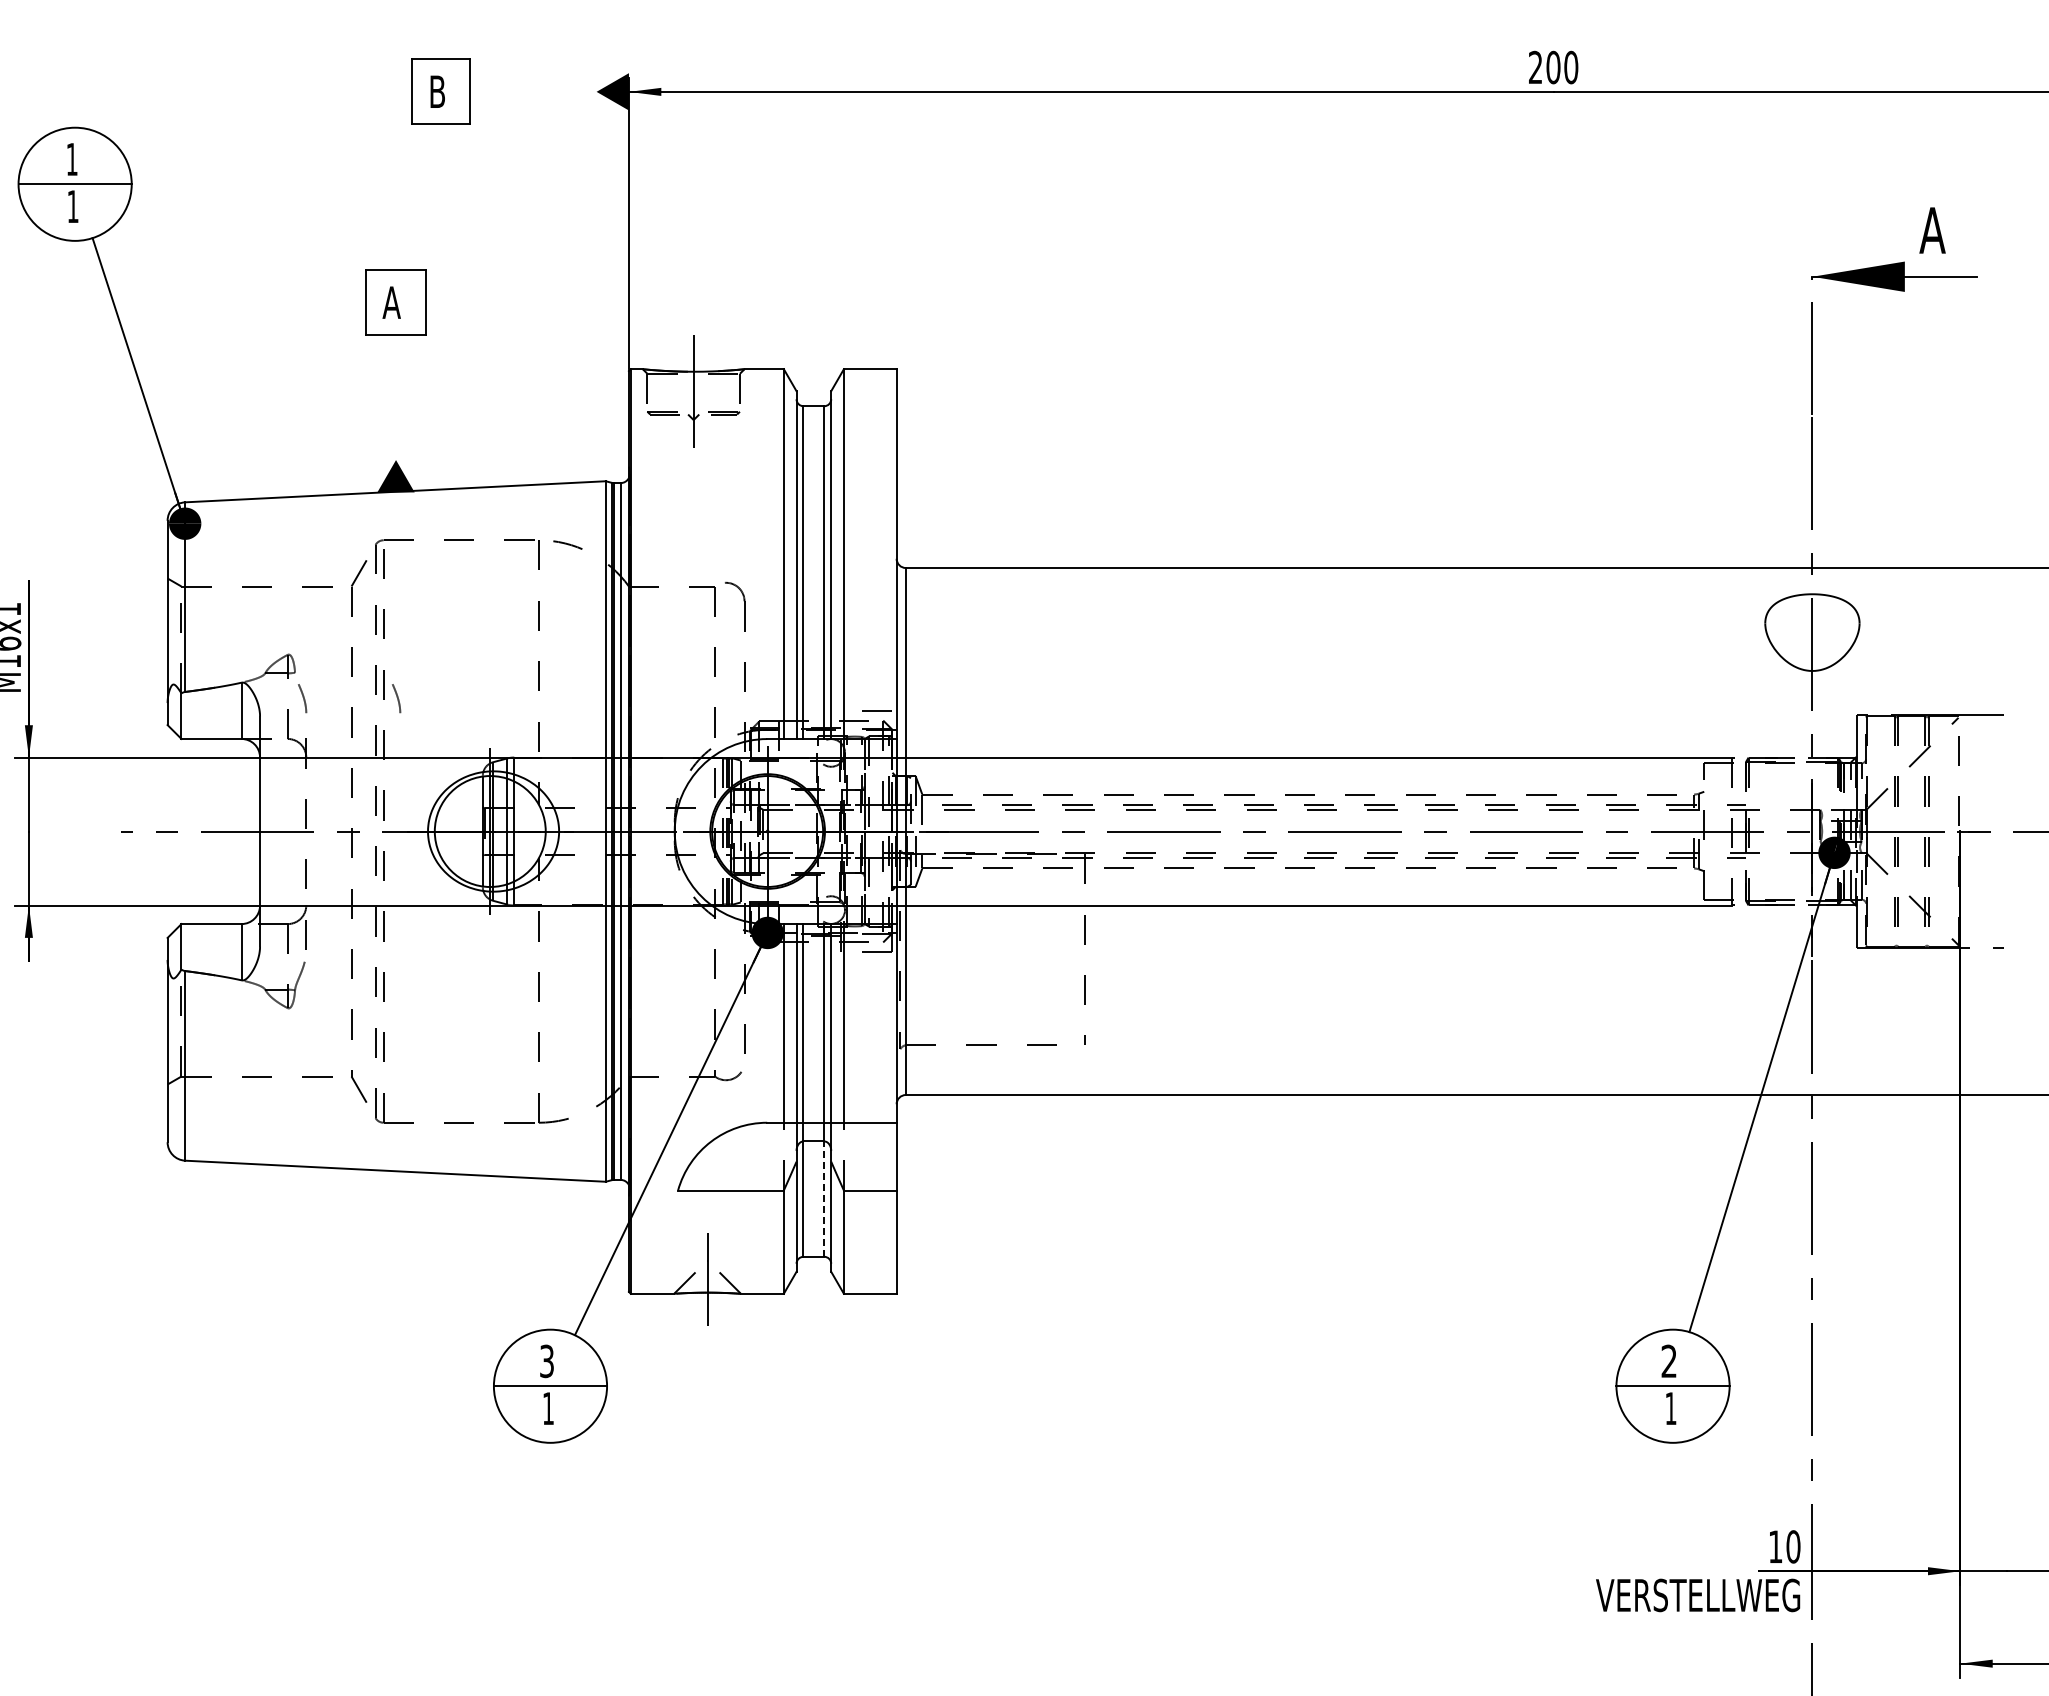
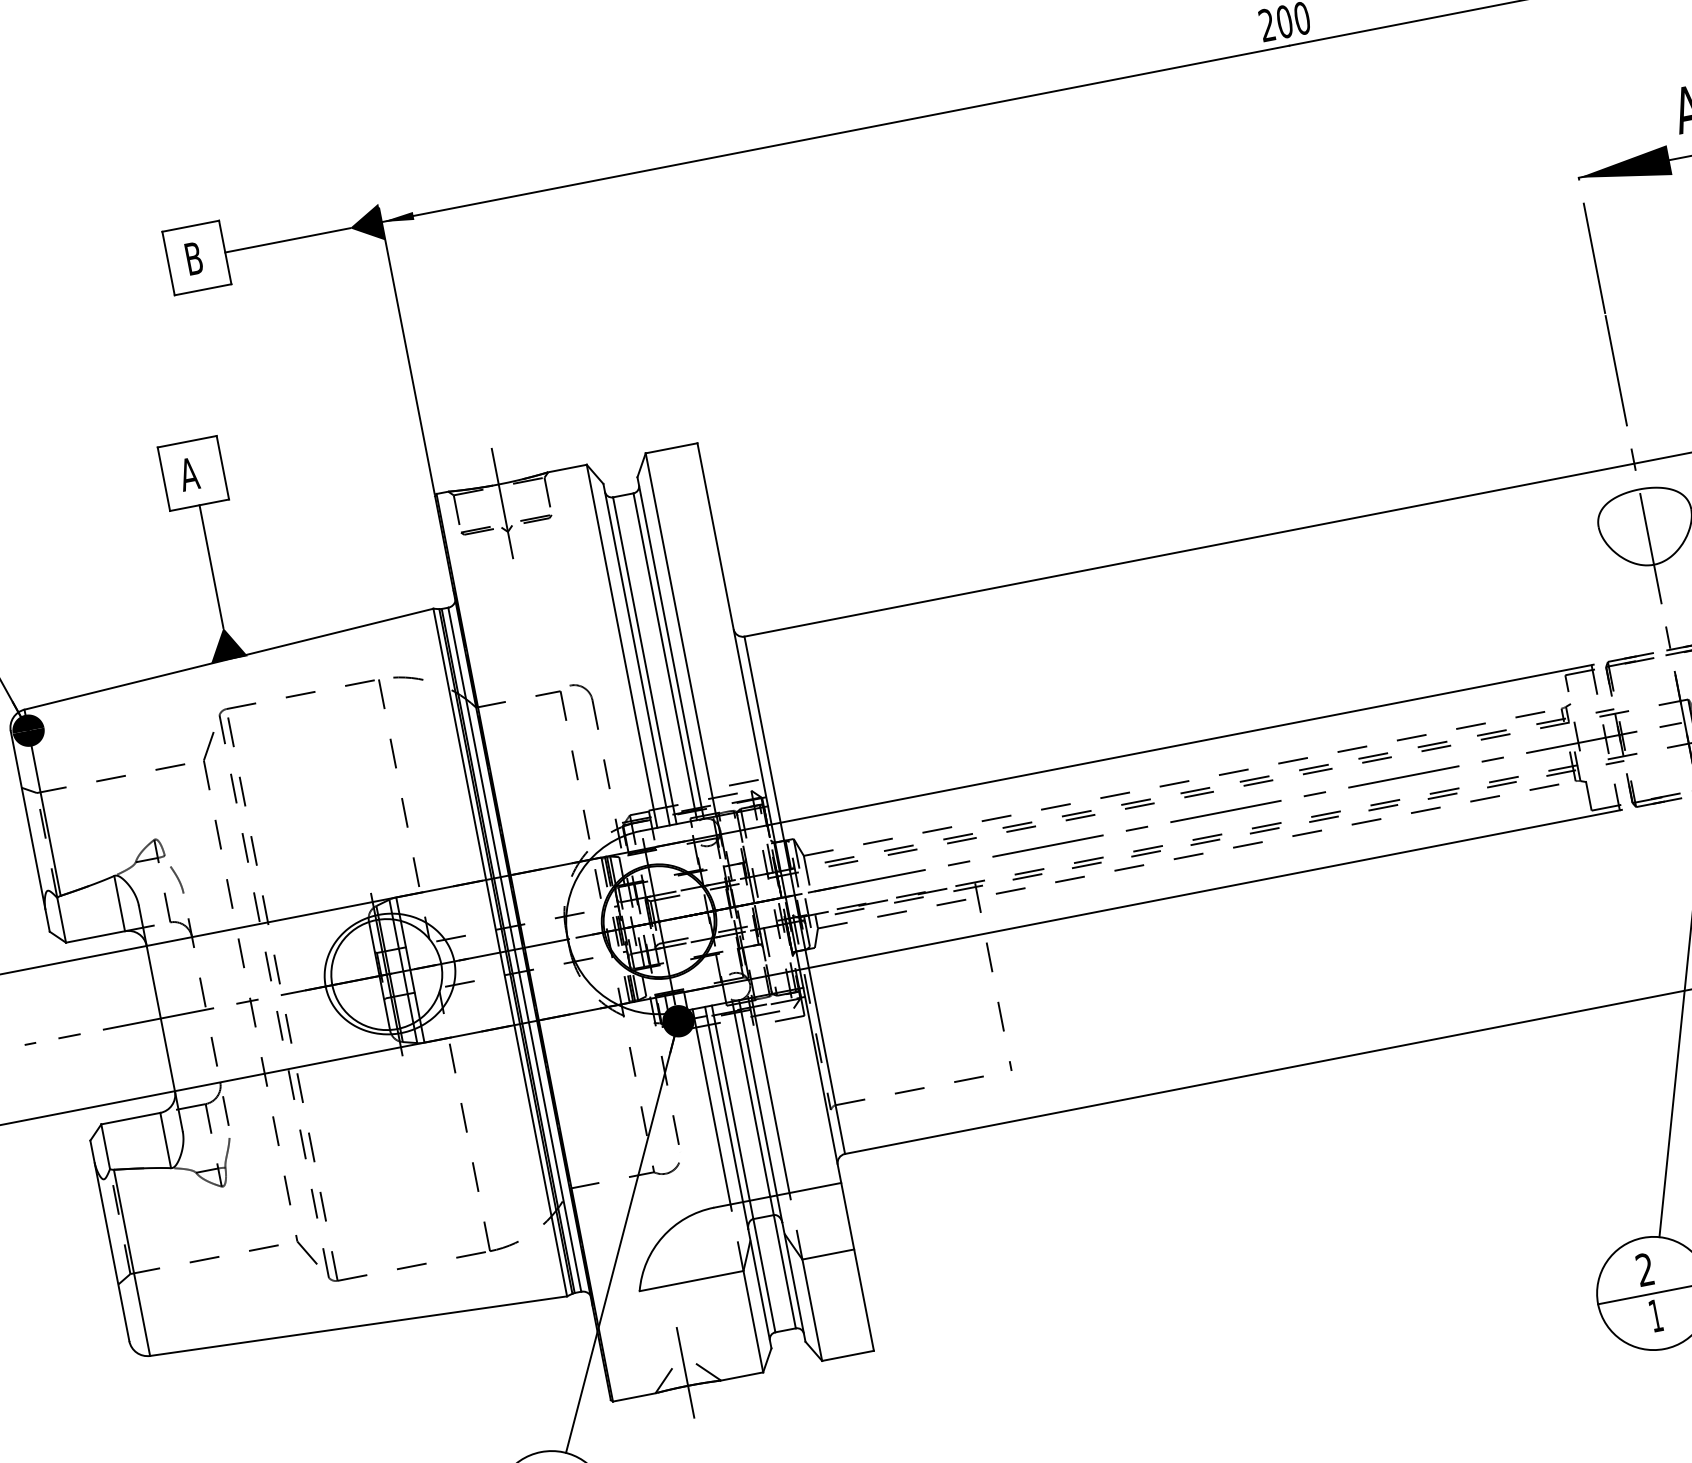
line: (532, 91) -> (287, 240), added
line: (396, 397) -> (211, 566), added
curve: (396, 697) -> (269, 860), removed
line: (824, 1199) -> (785, 1272), dashed -> solid

